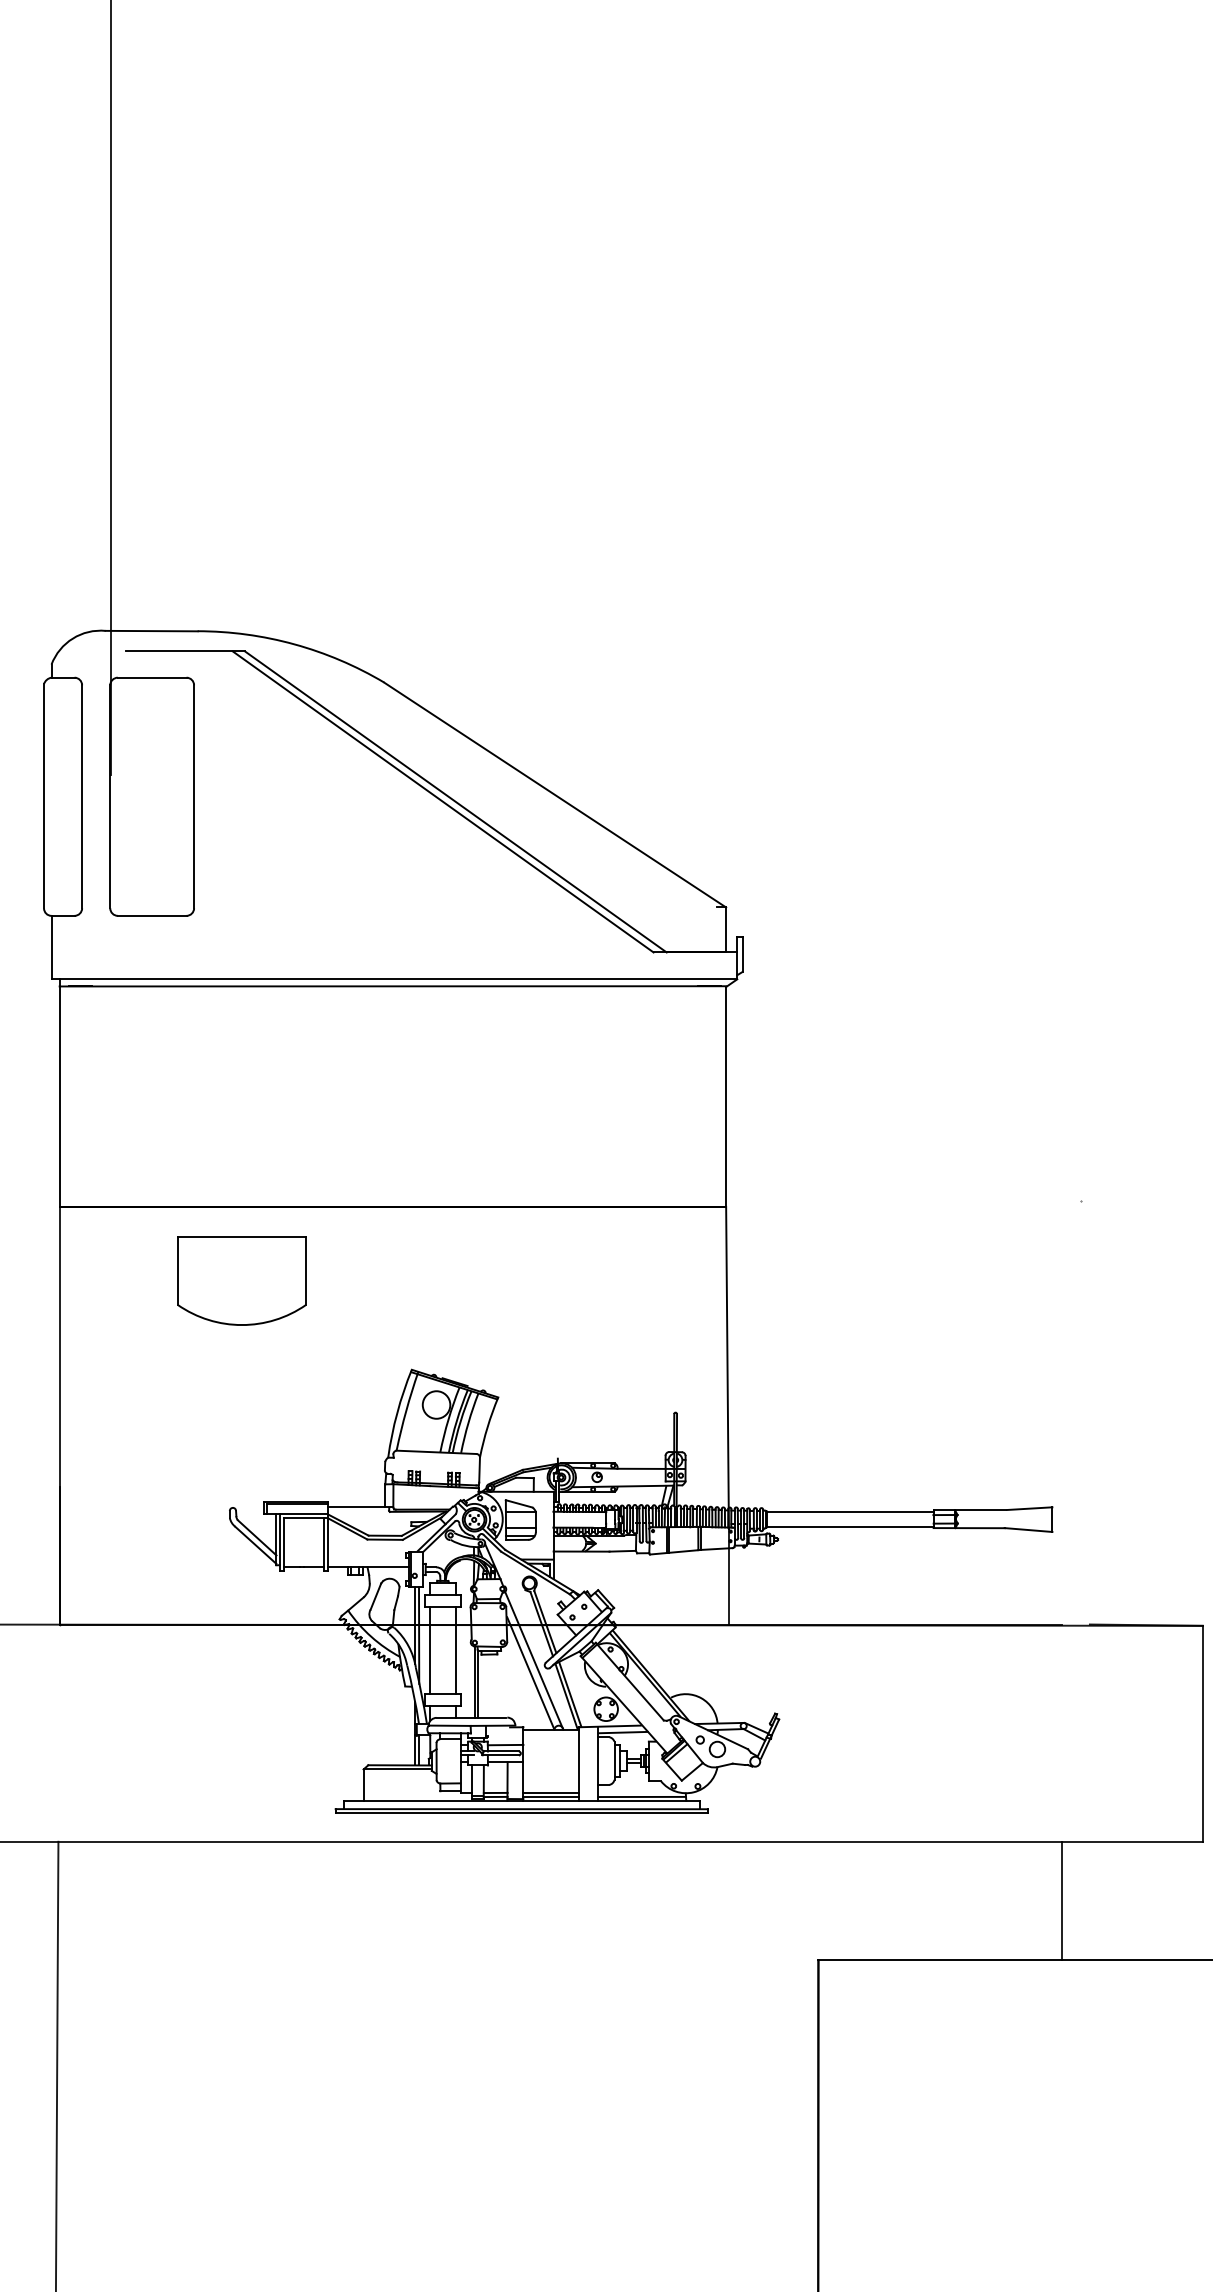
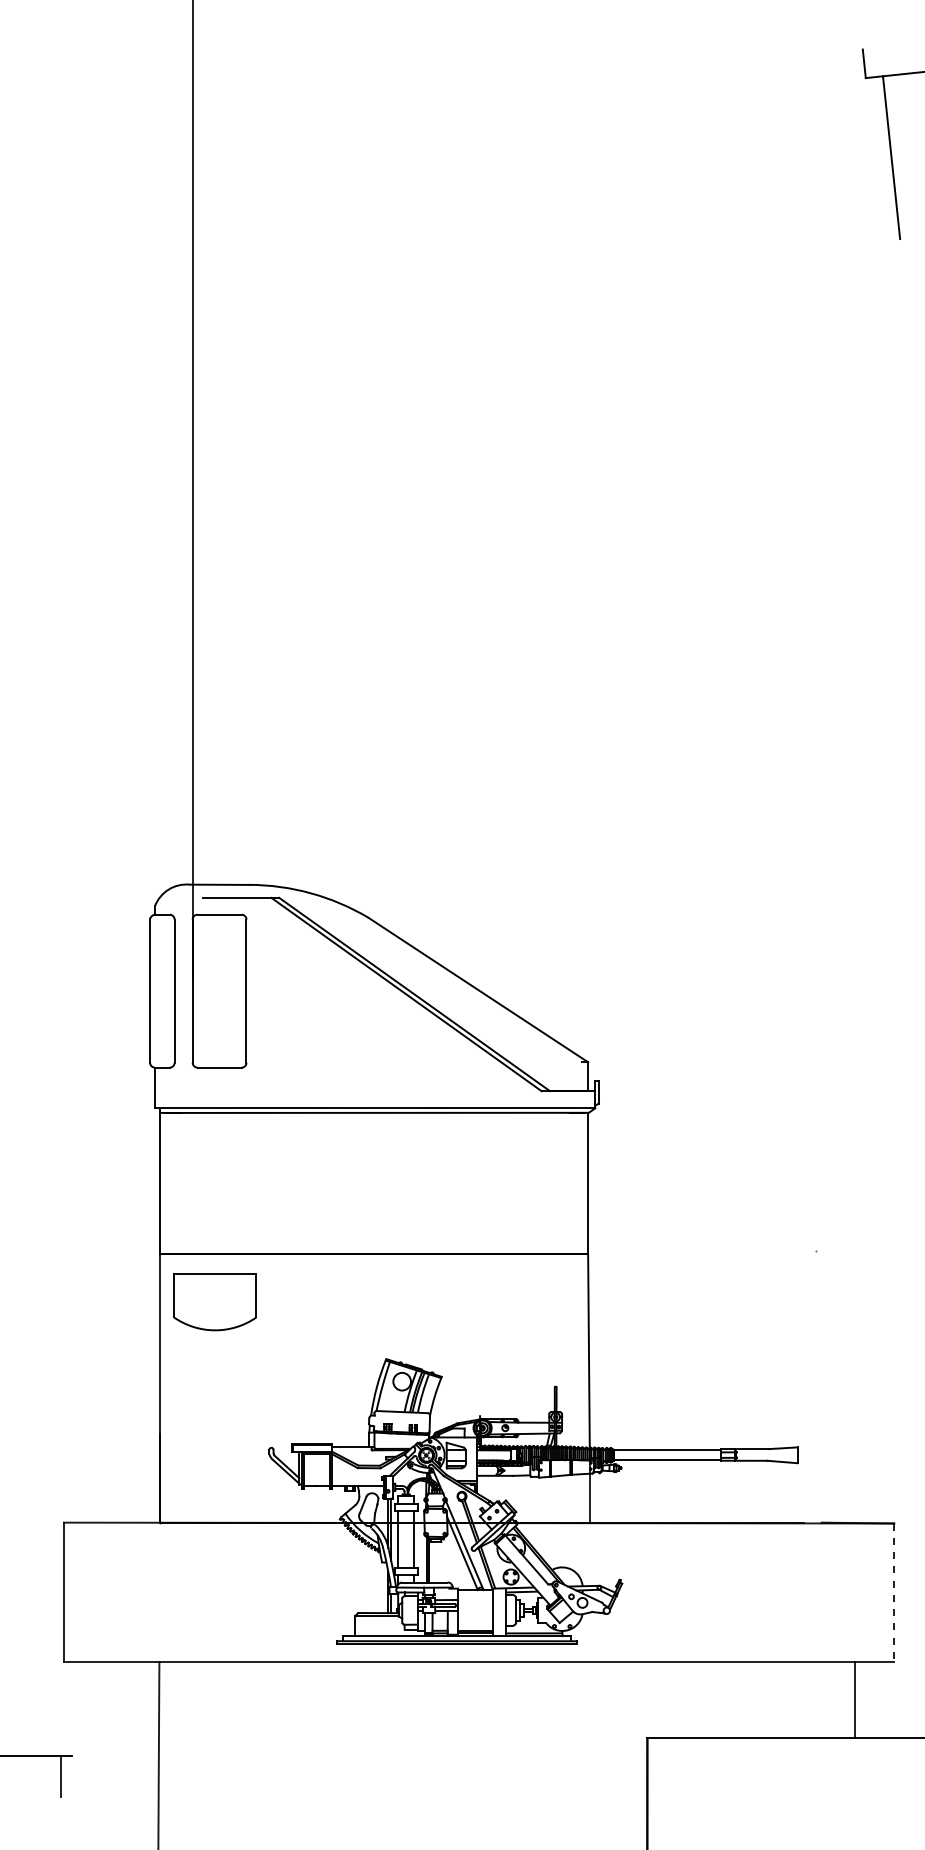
part: (240, 1281) -> (214, 1302), moved
line: (1203, 1734) -> (894, 1593), solid -> dashed
line: (1061, 1901) -> (854, 1700), moved

